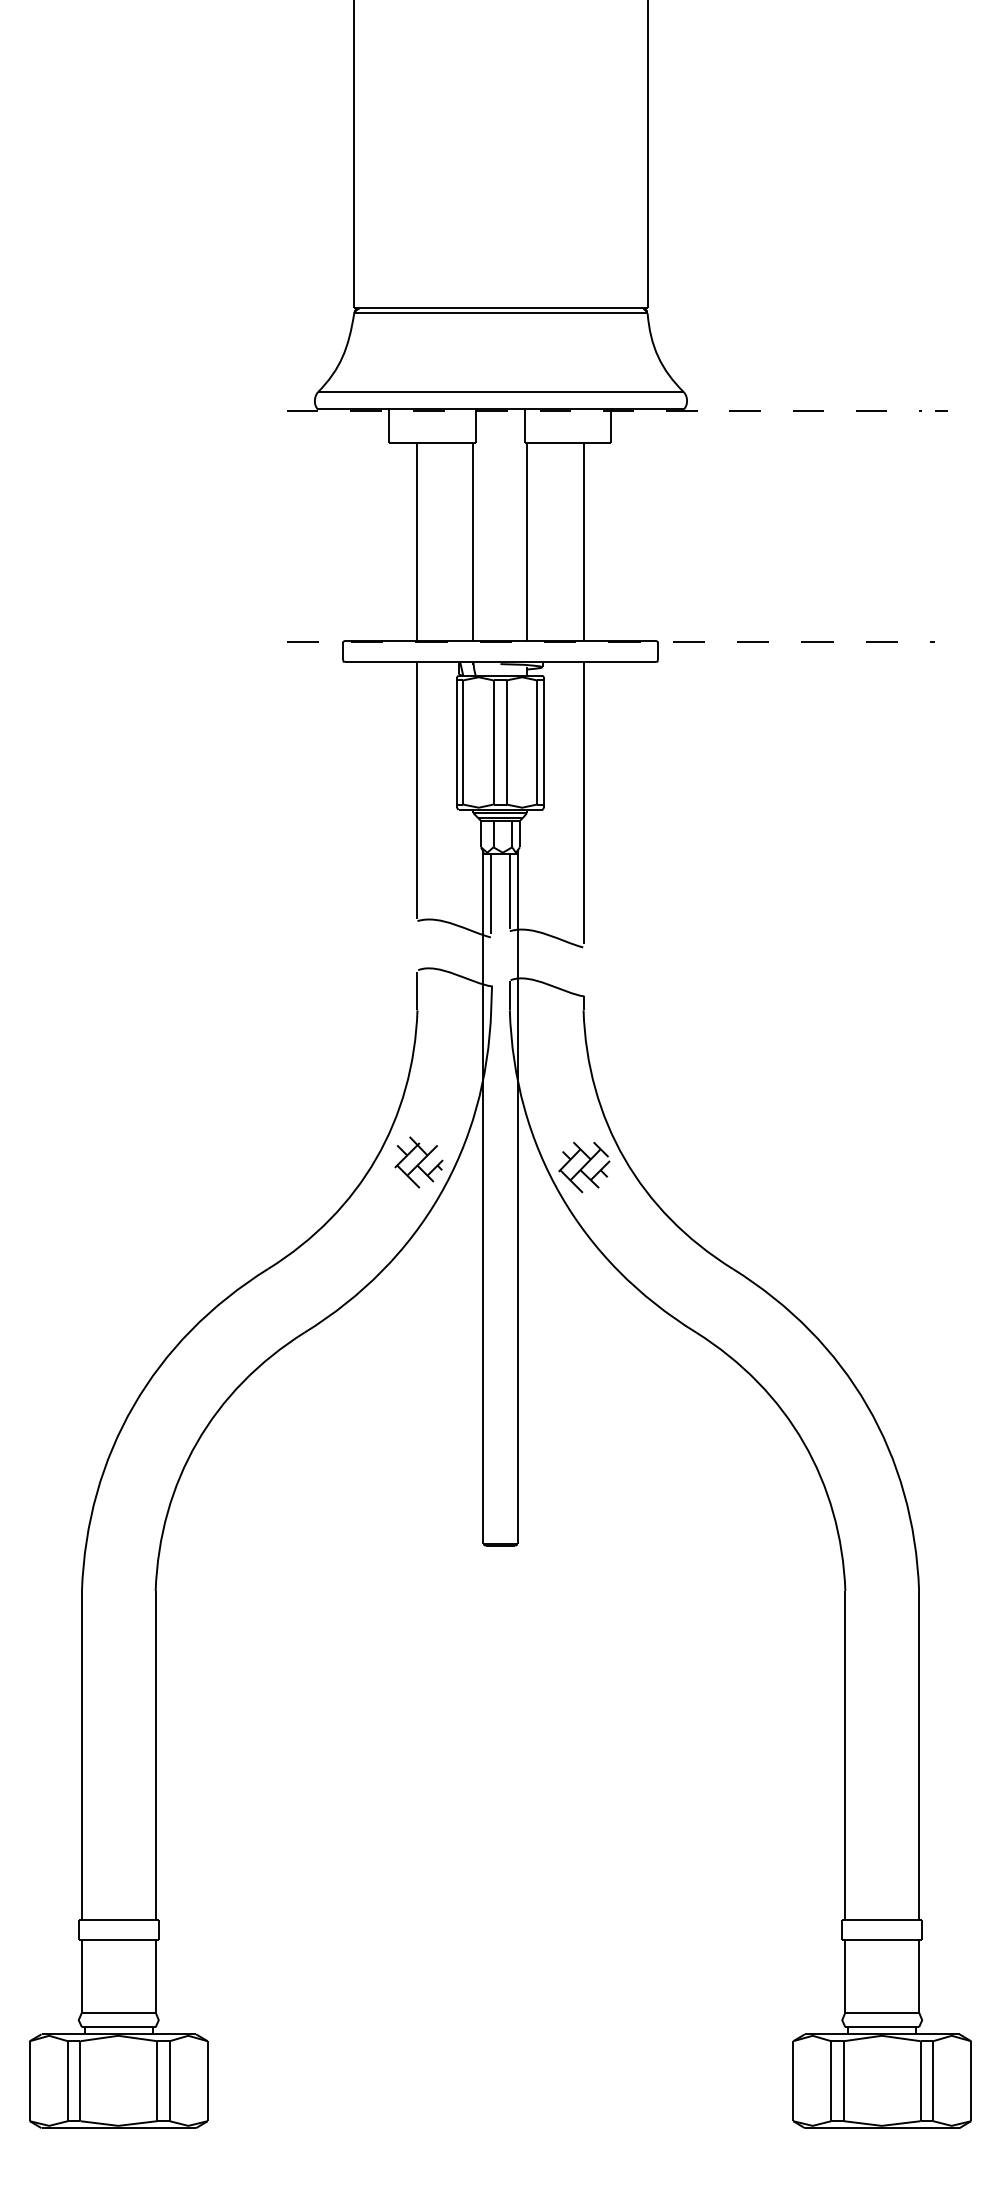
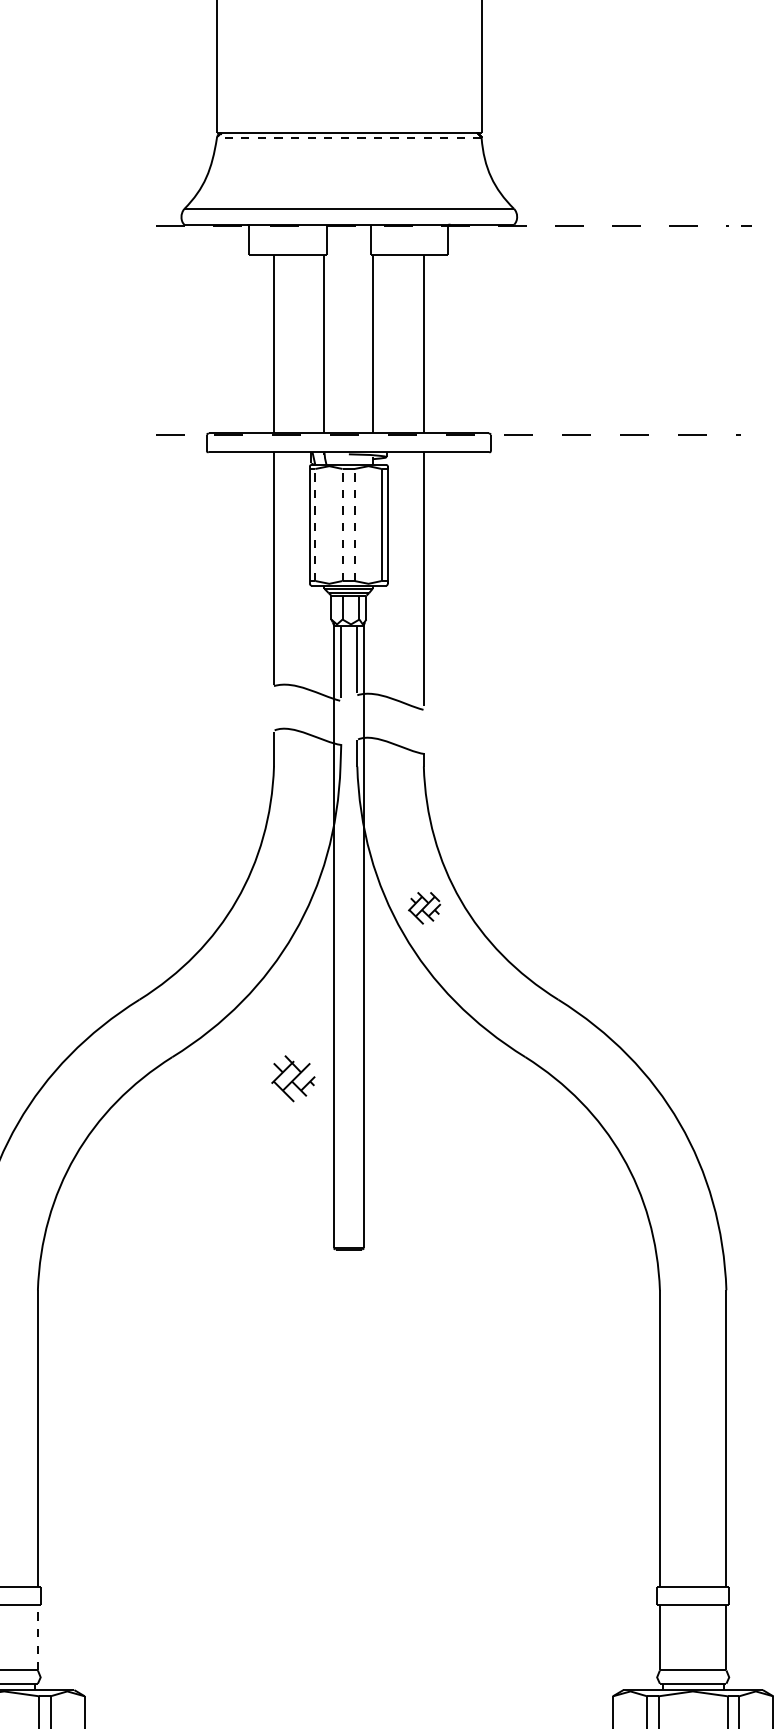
line: (500, 313) -> (348, 138), solid -> dashed
line: (463, 741) -> (315, 524), solid -> dashed
line: (493, 741) -> (342, 524), solid -> dashed
line: (506, 741) -> (354, 524), solid -> dashed
part: (418, 1162) -> (292, 1078), moved
part: (584, 1167) -> (424, 908), size x0.7
line: (155, 1975) -> (37, 1637), solid -> dashed

